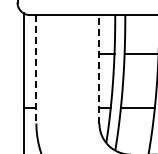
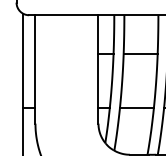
line: (99, 68) -> (98, 68), dashed -> solid
line: (36, 69) -> (35, 69), dashed -> solid

